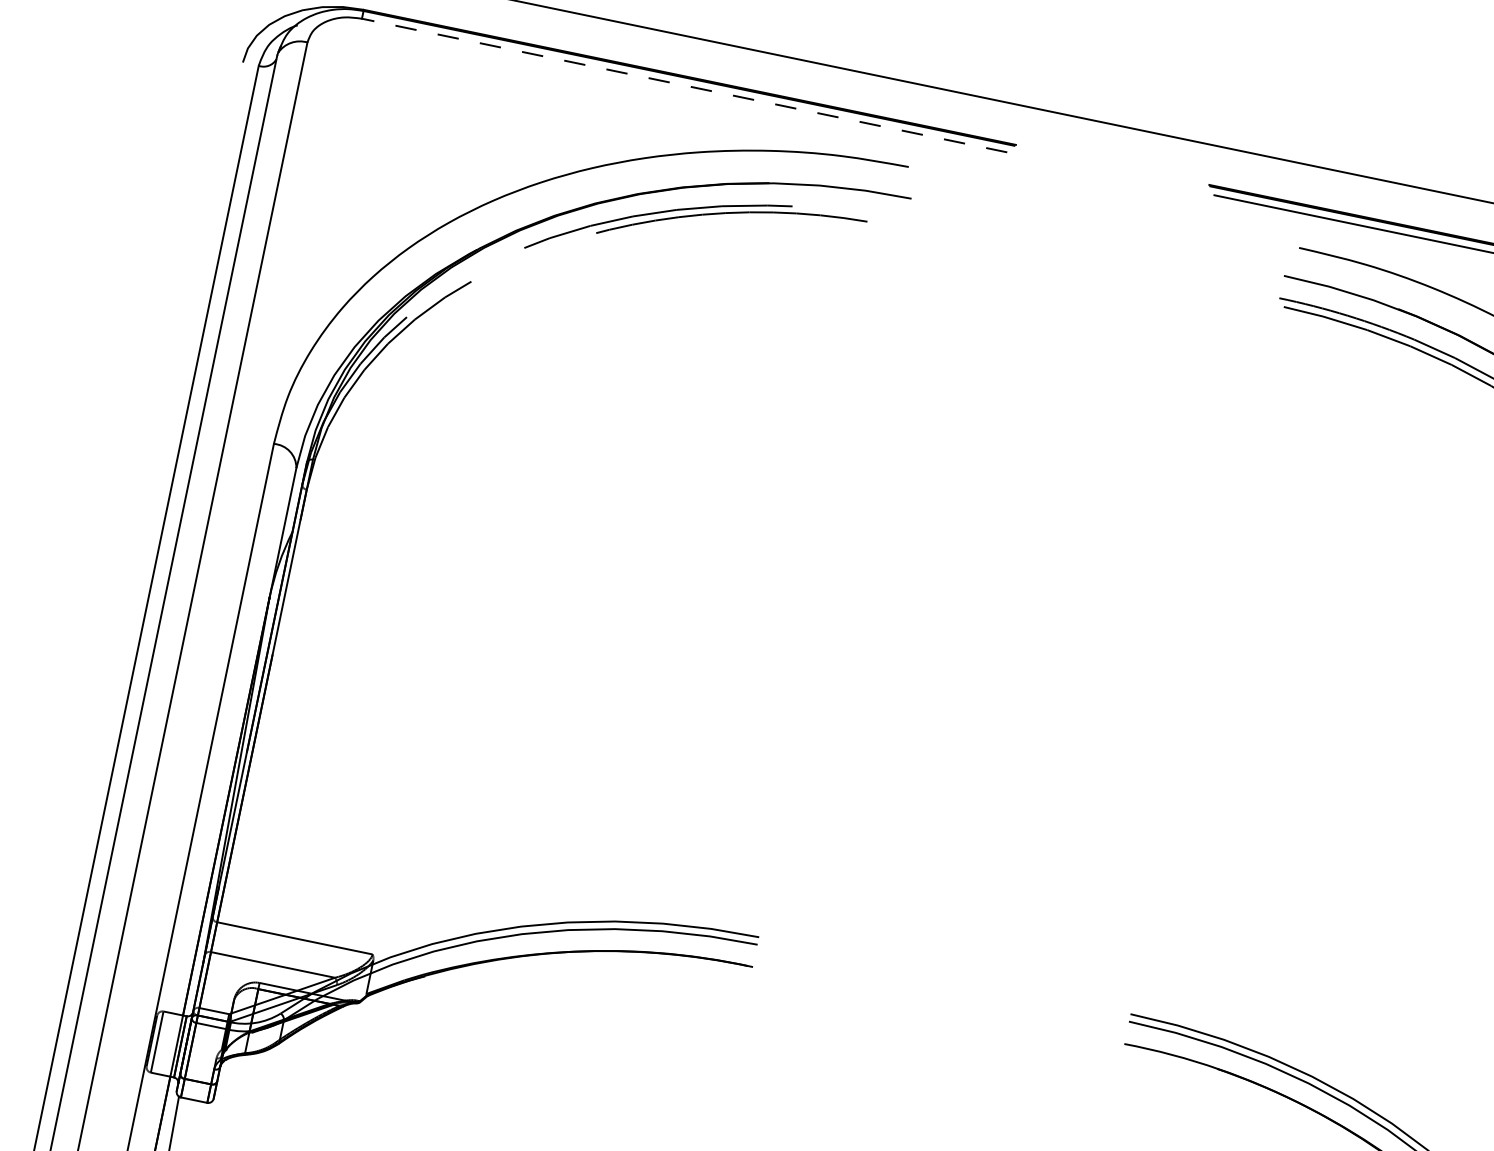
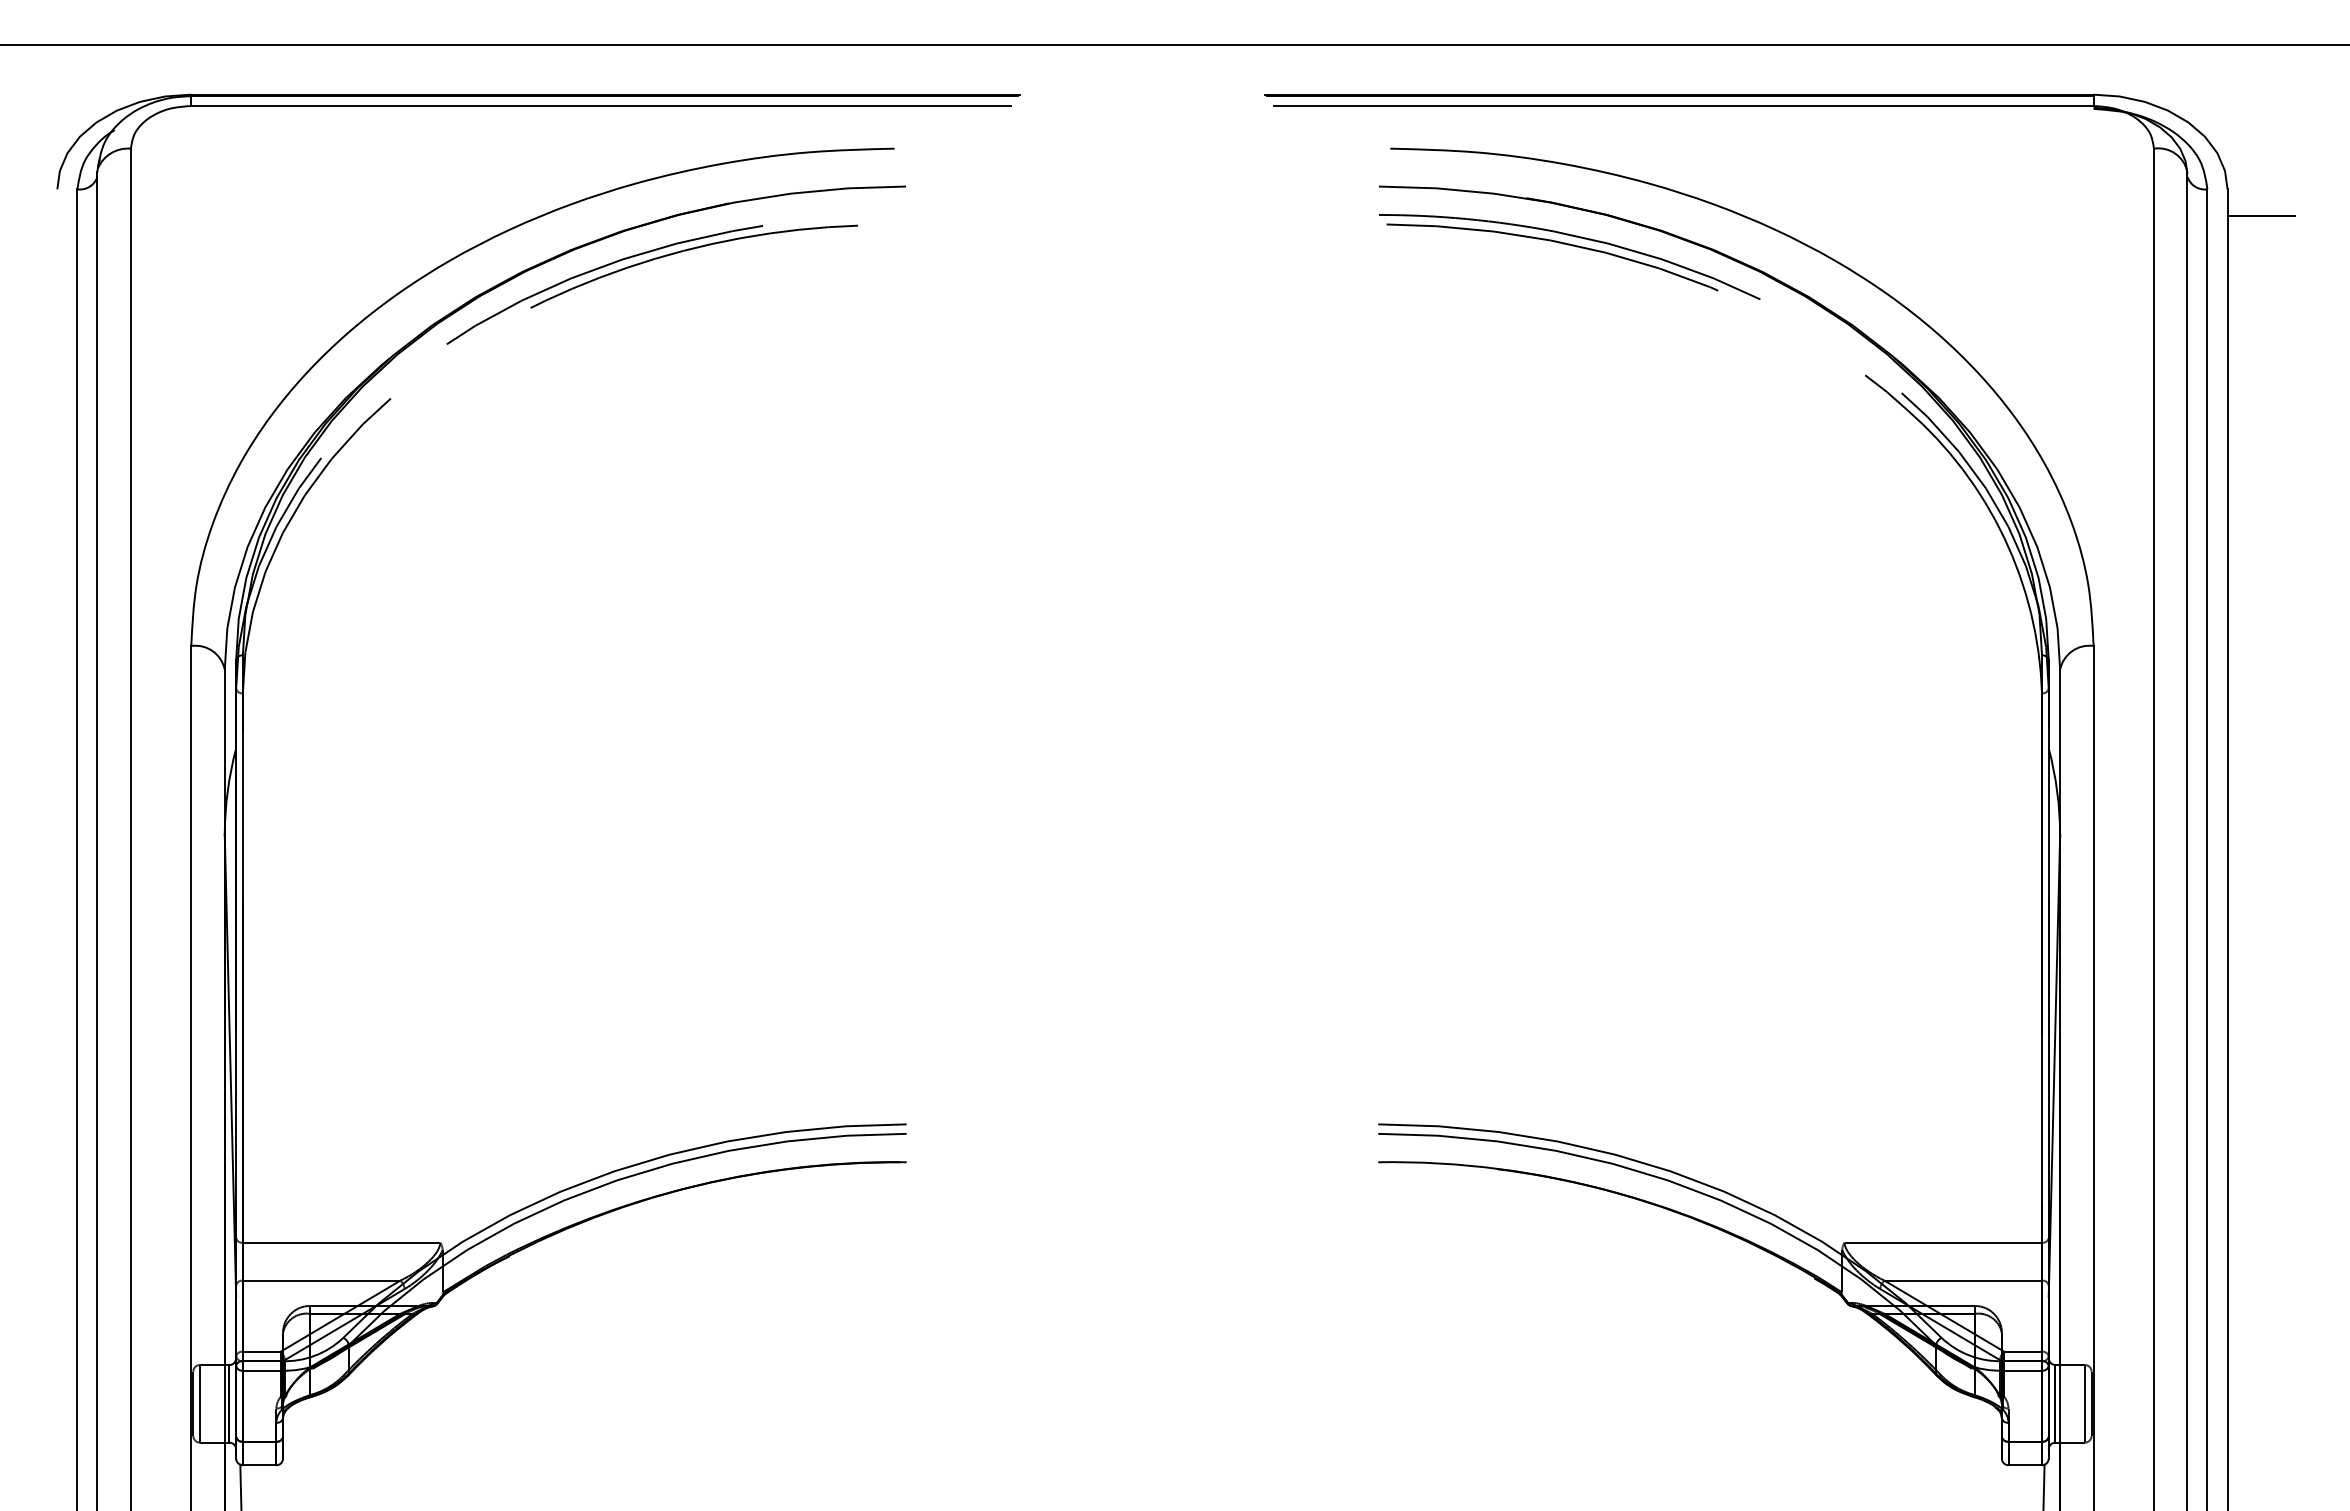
line: (685, 85) -> (601, 105), dashed -> solid

